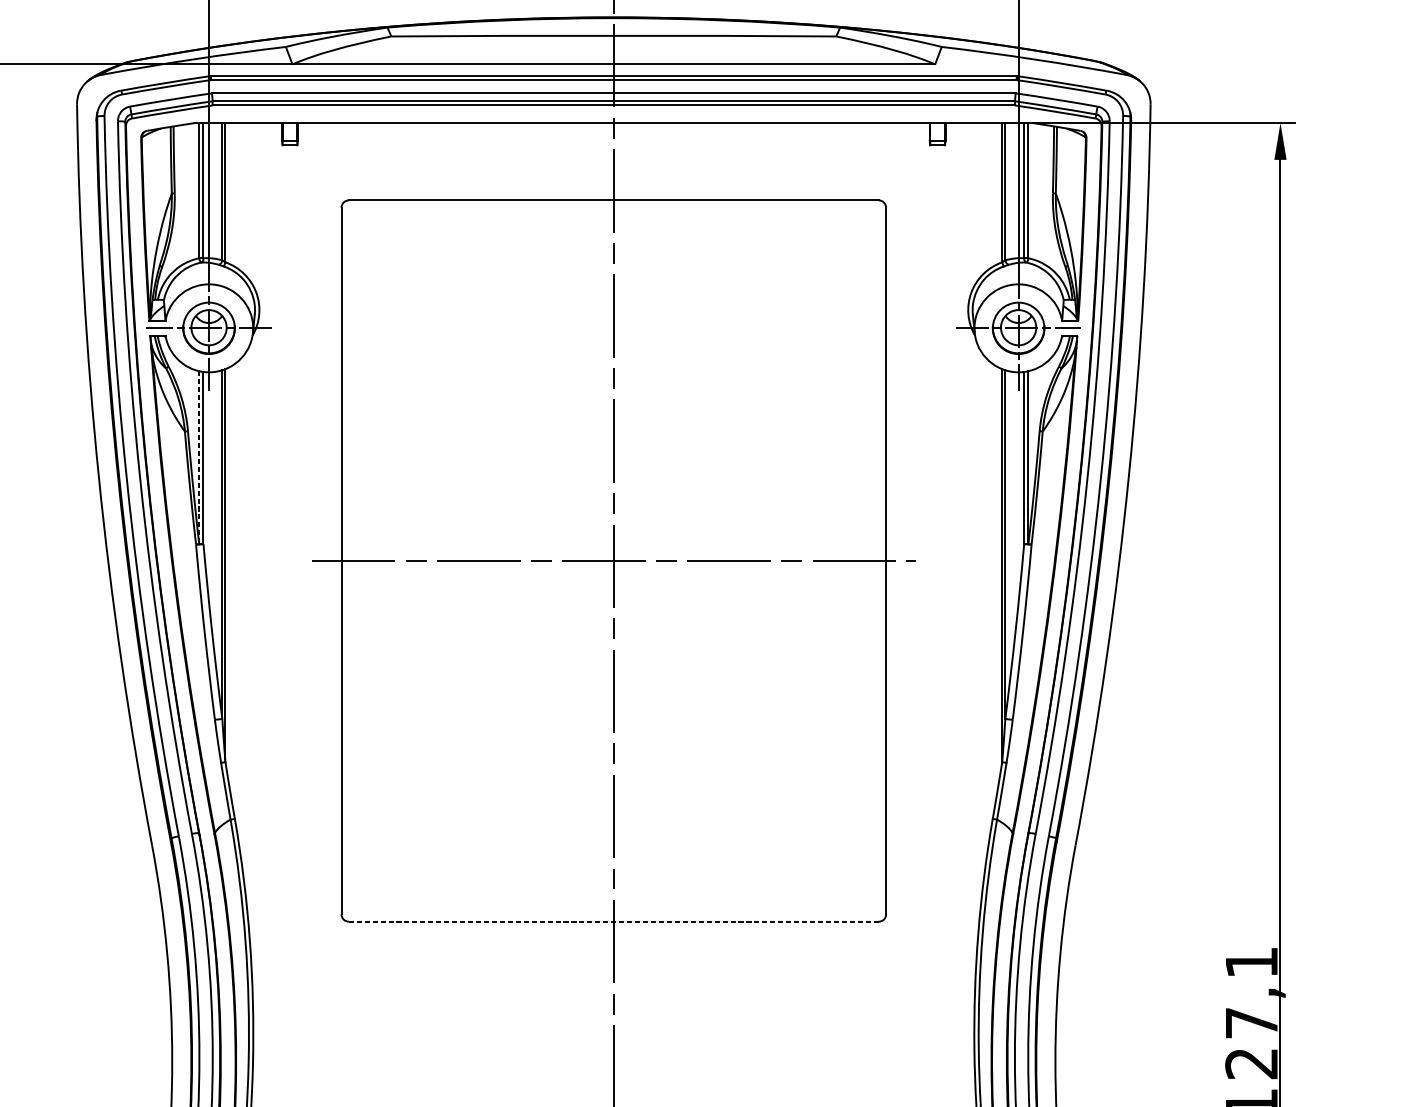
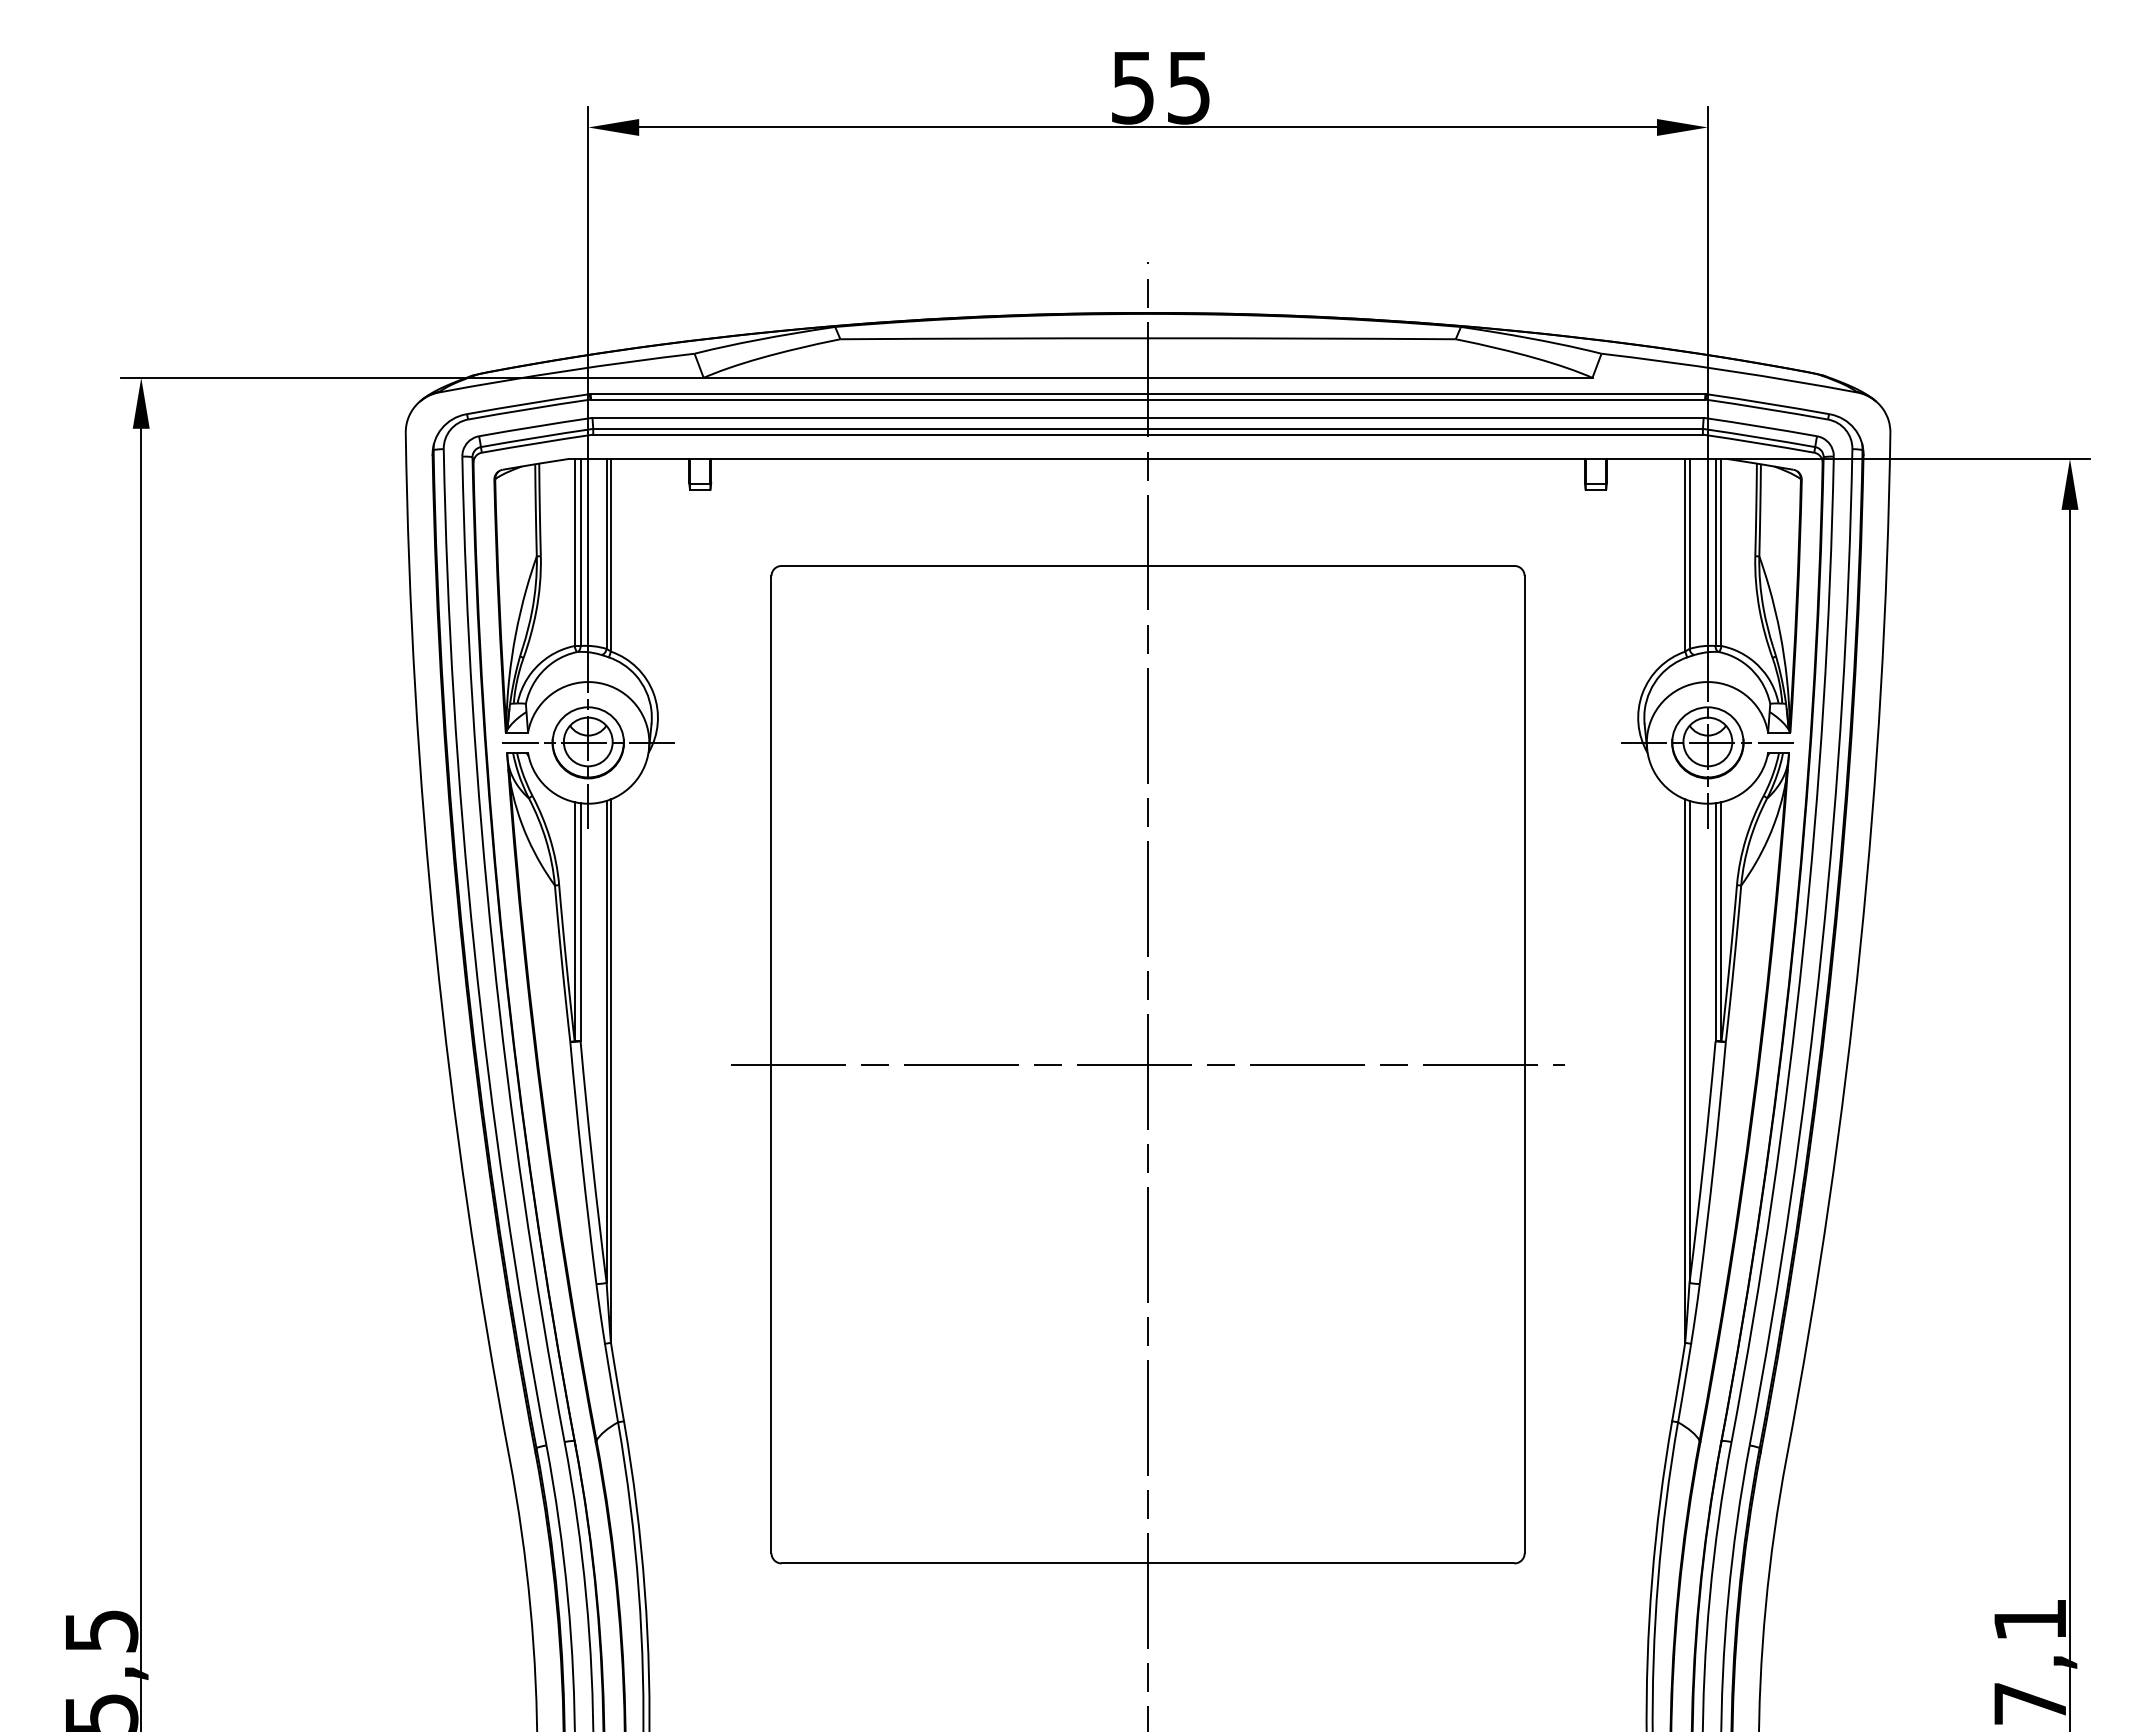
line: (199, 457) -> (574, 921), dashed -> solid
line: (613, 921) -> (1147, 1563), dashed -> solid

